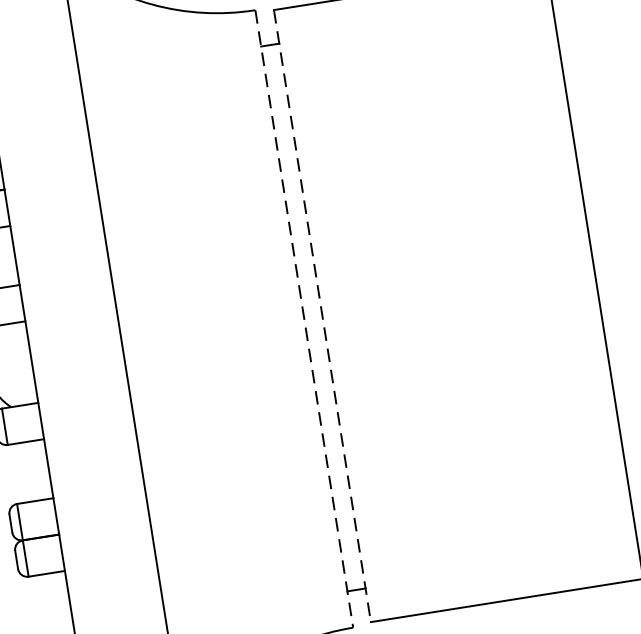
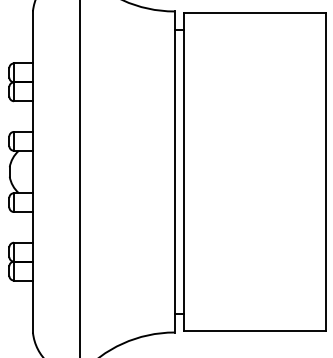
line: (323, 316) -> (184, 172), dashed -> solid
line: (303, 318) -> (174, 171), dashed -> solid

